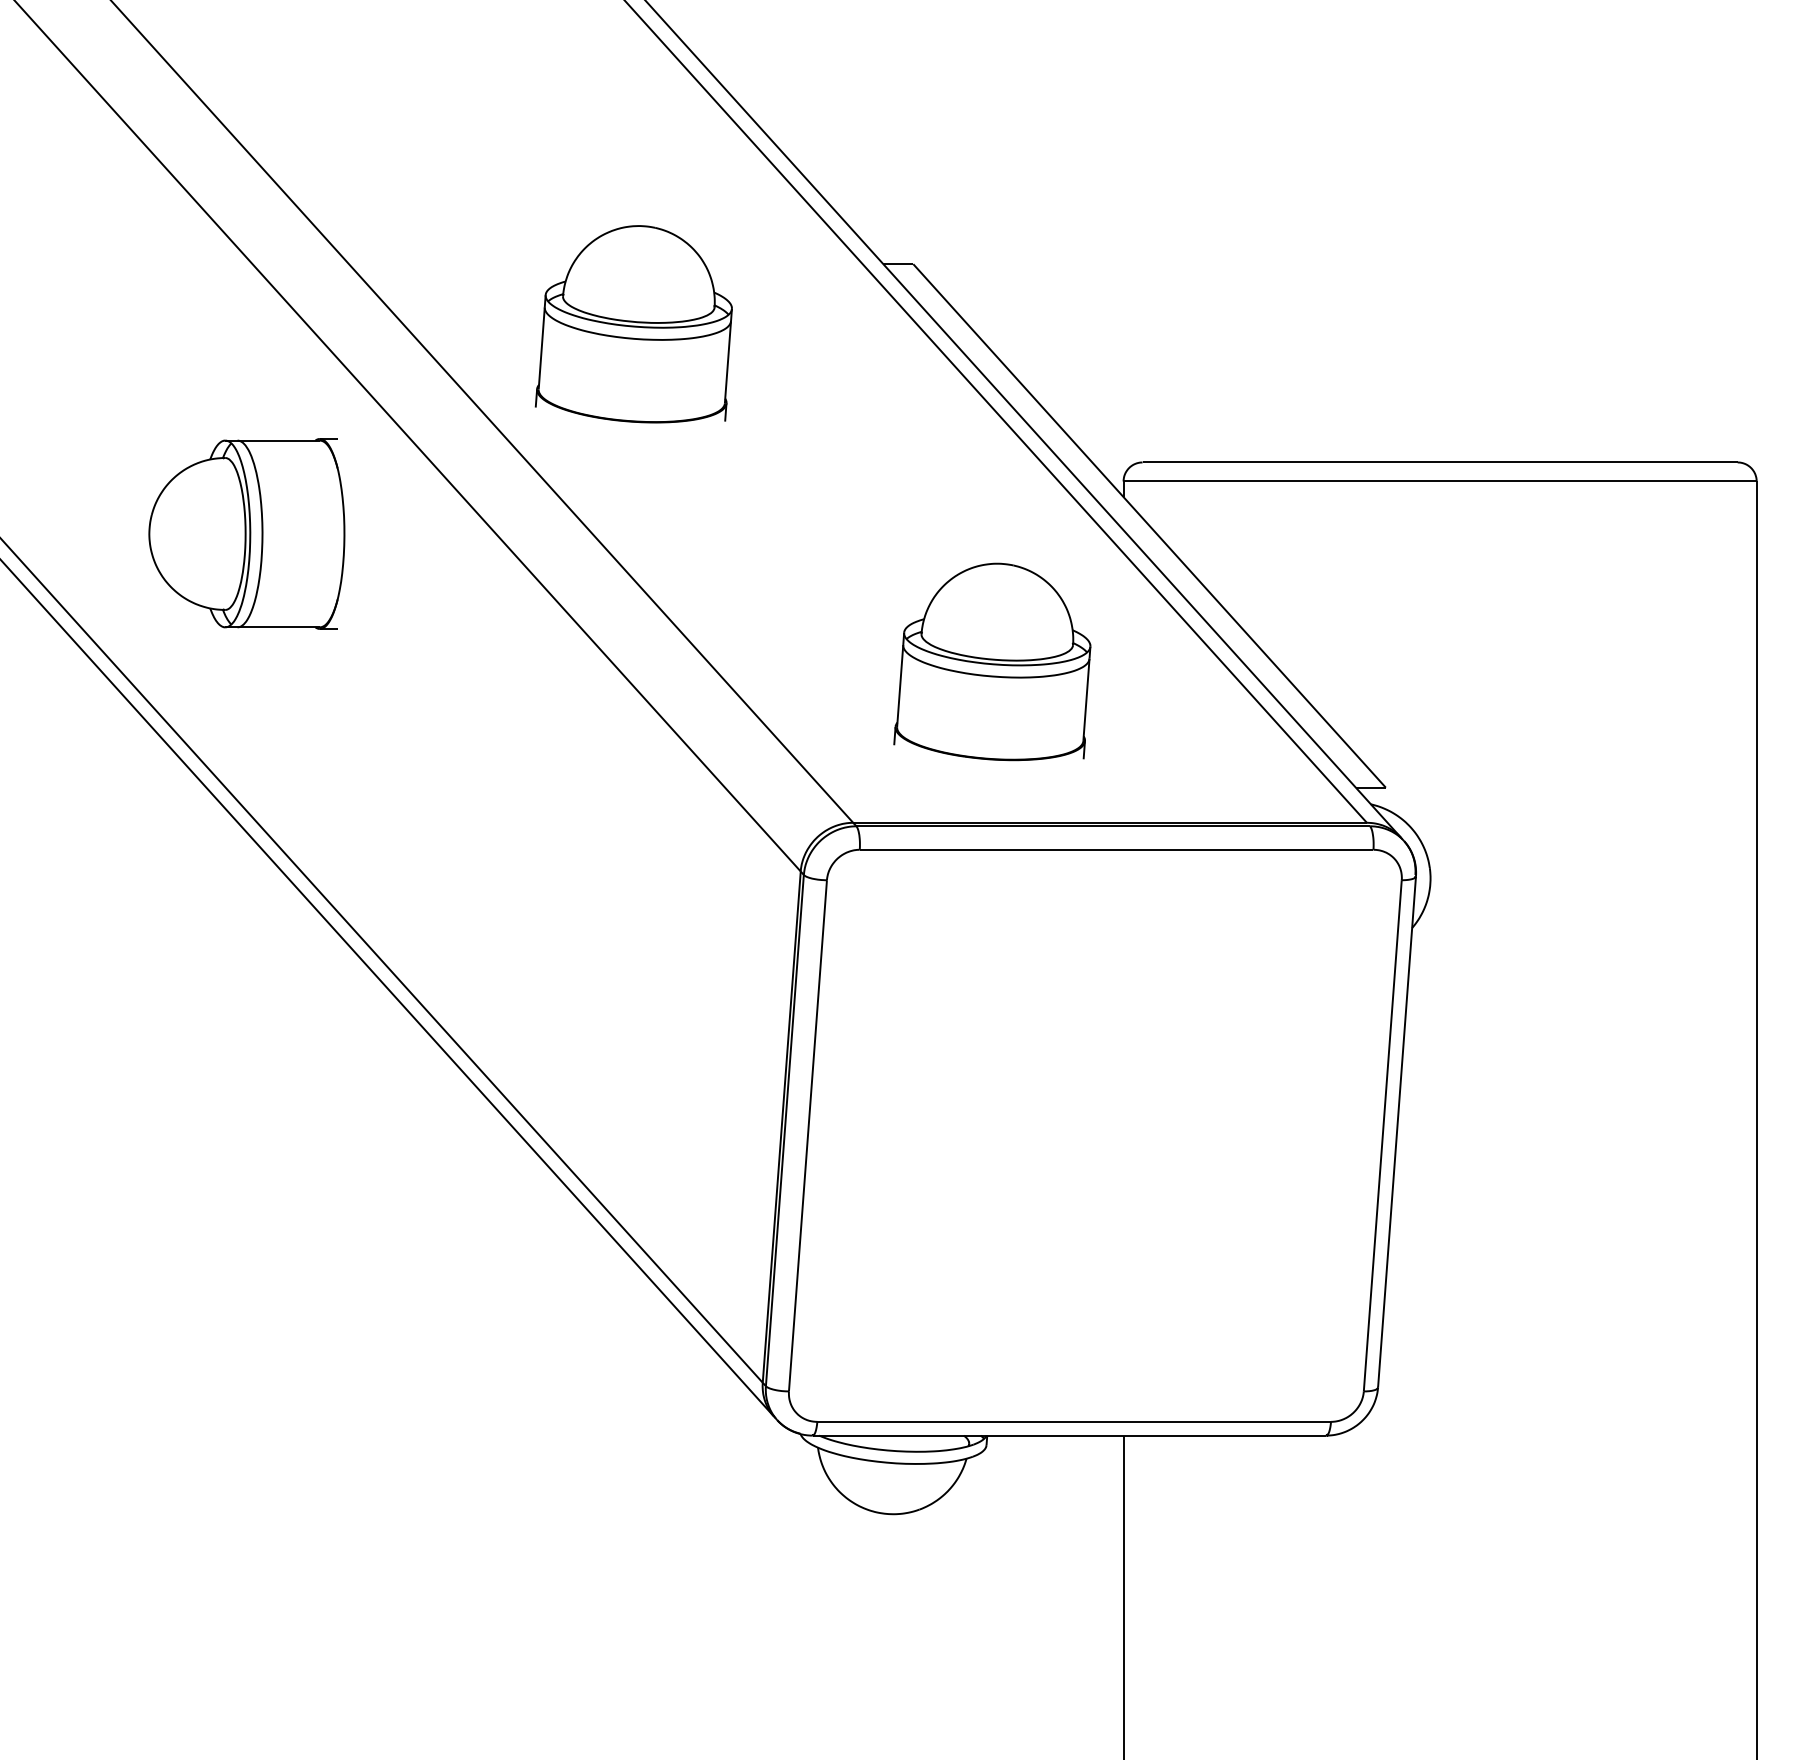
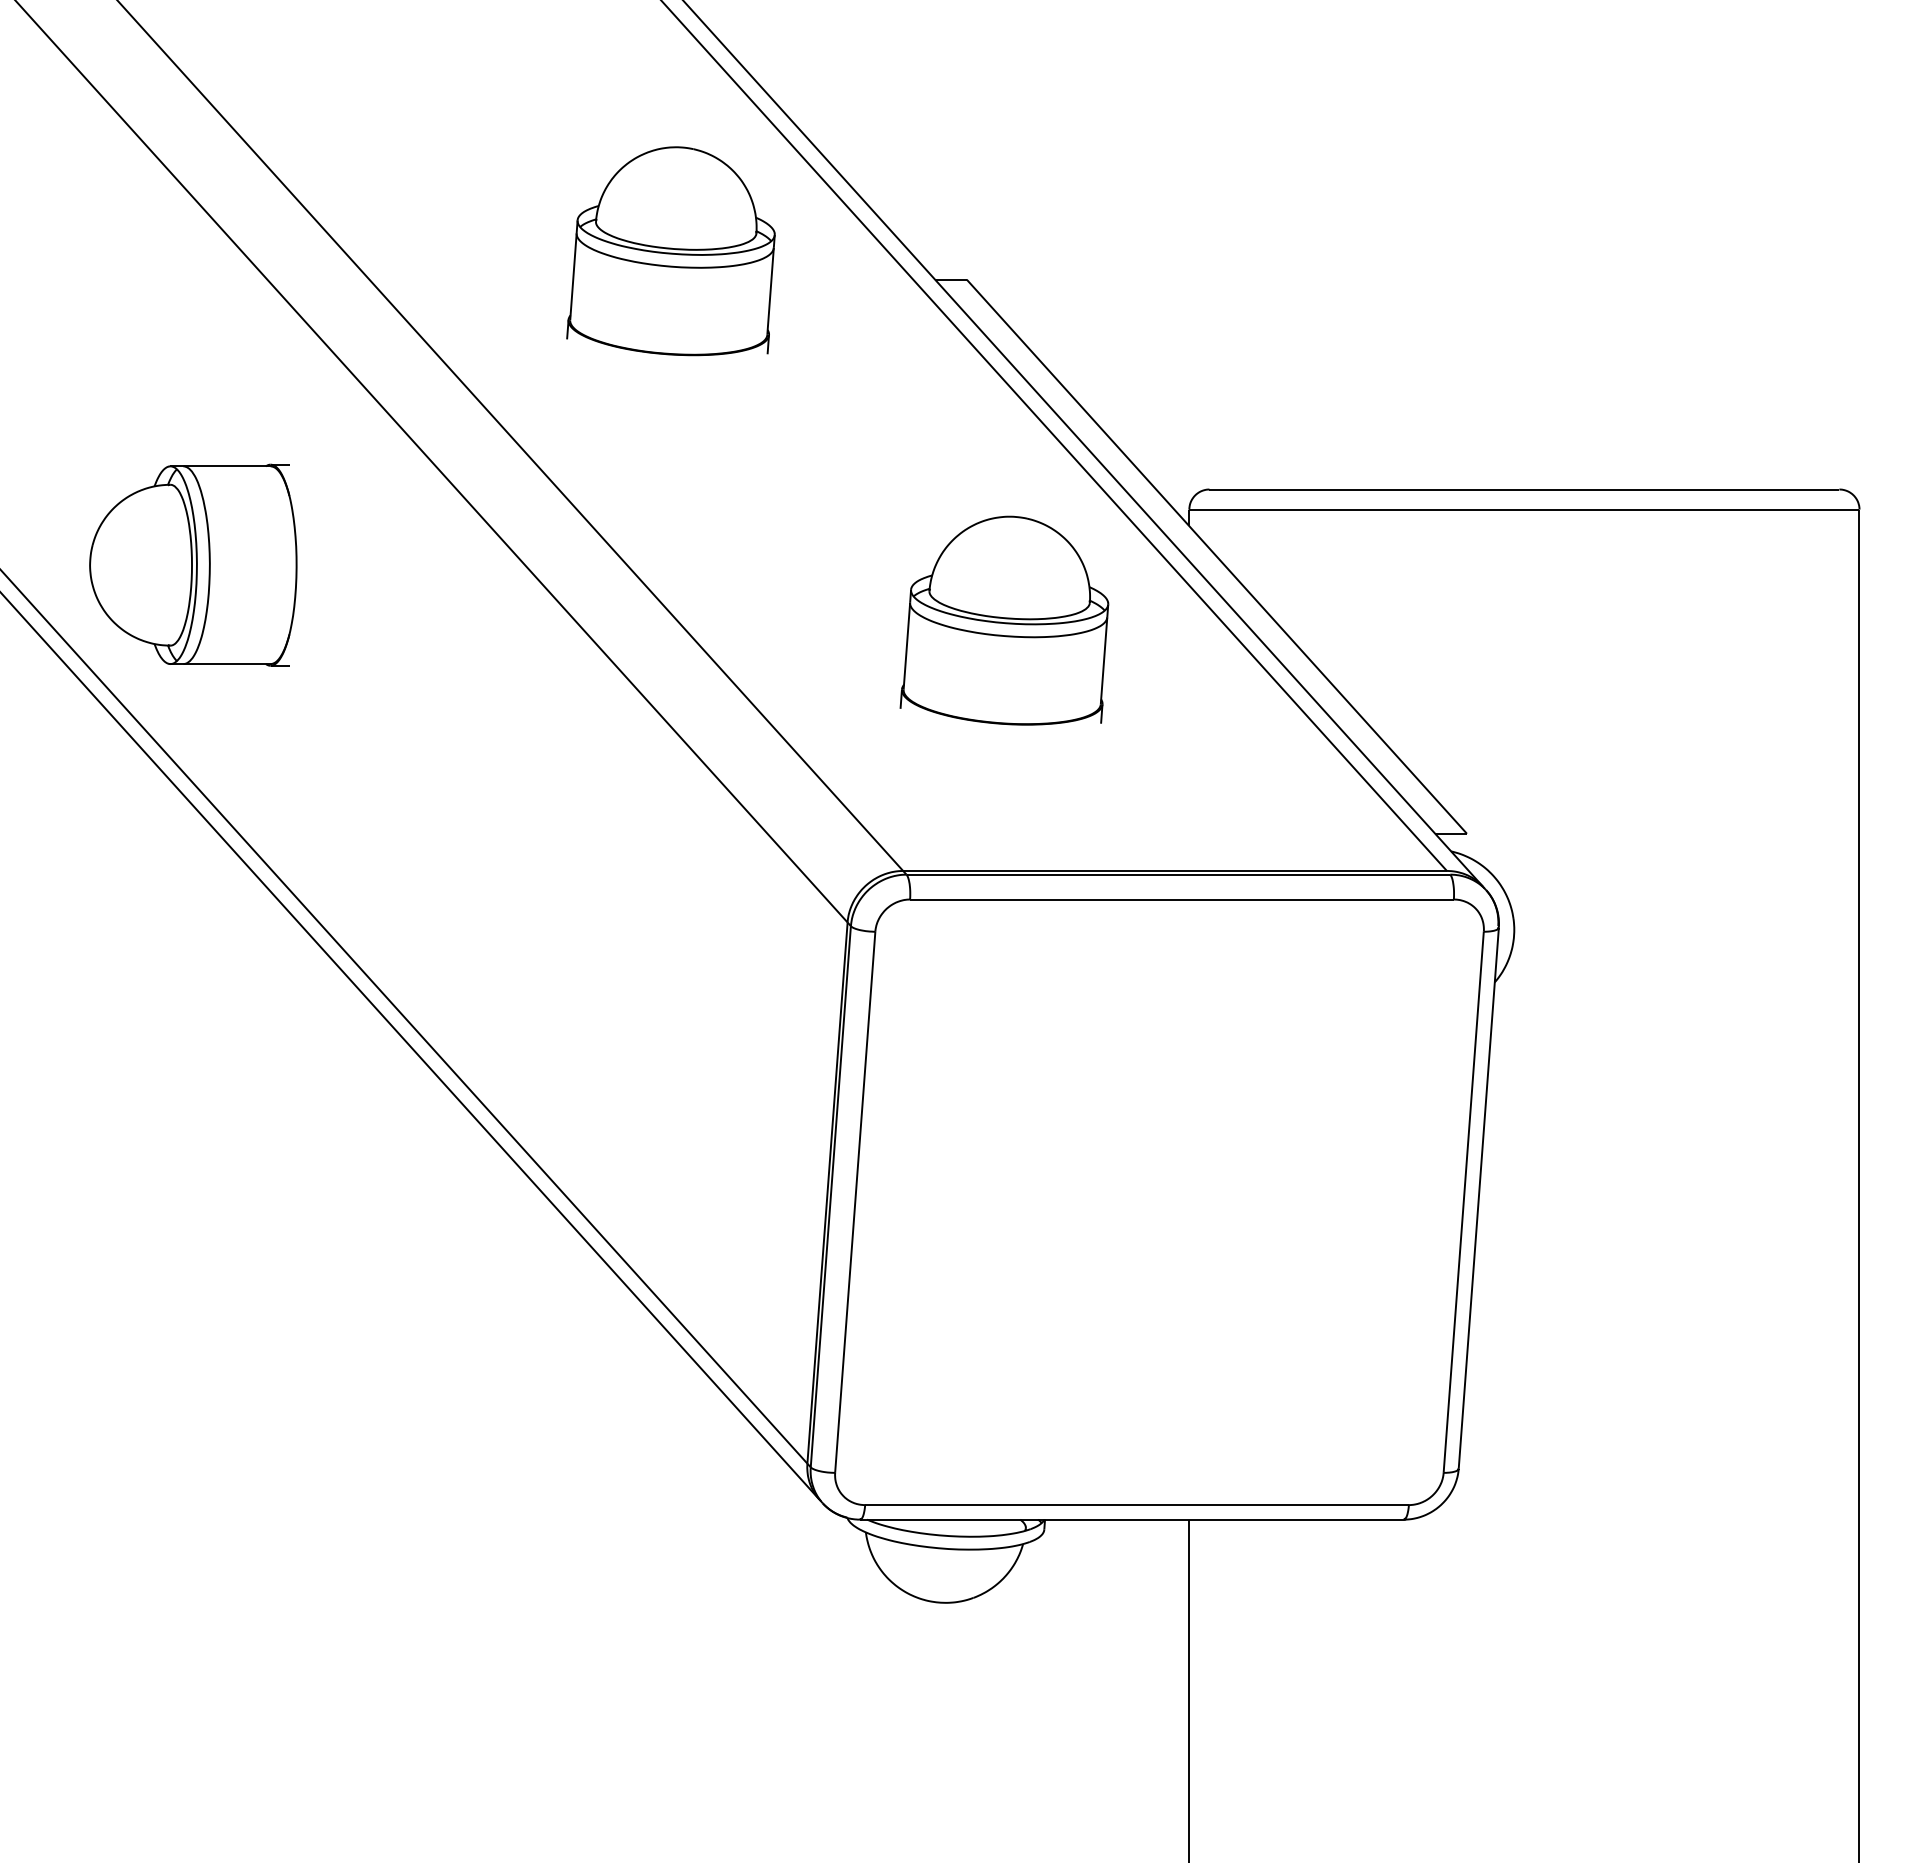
part: (633, 324) -> (670, 251), moved
part: (247, 533) -> (193, 564), moved
part: (992, 661) -> (1004, 620), moved

